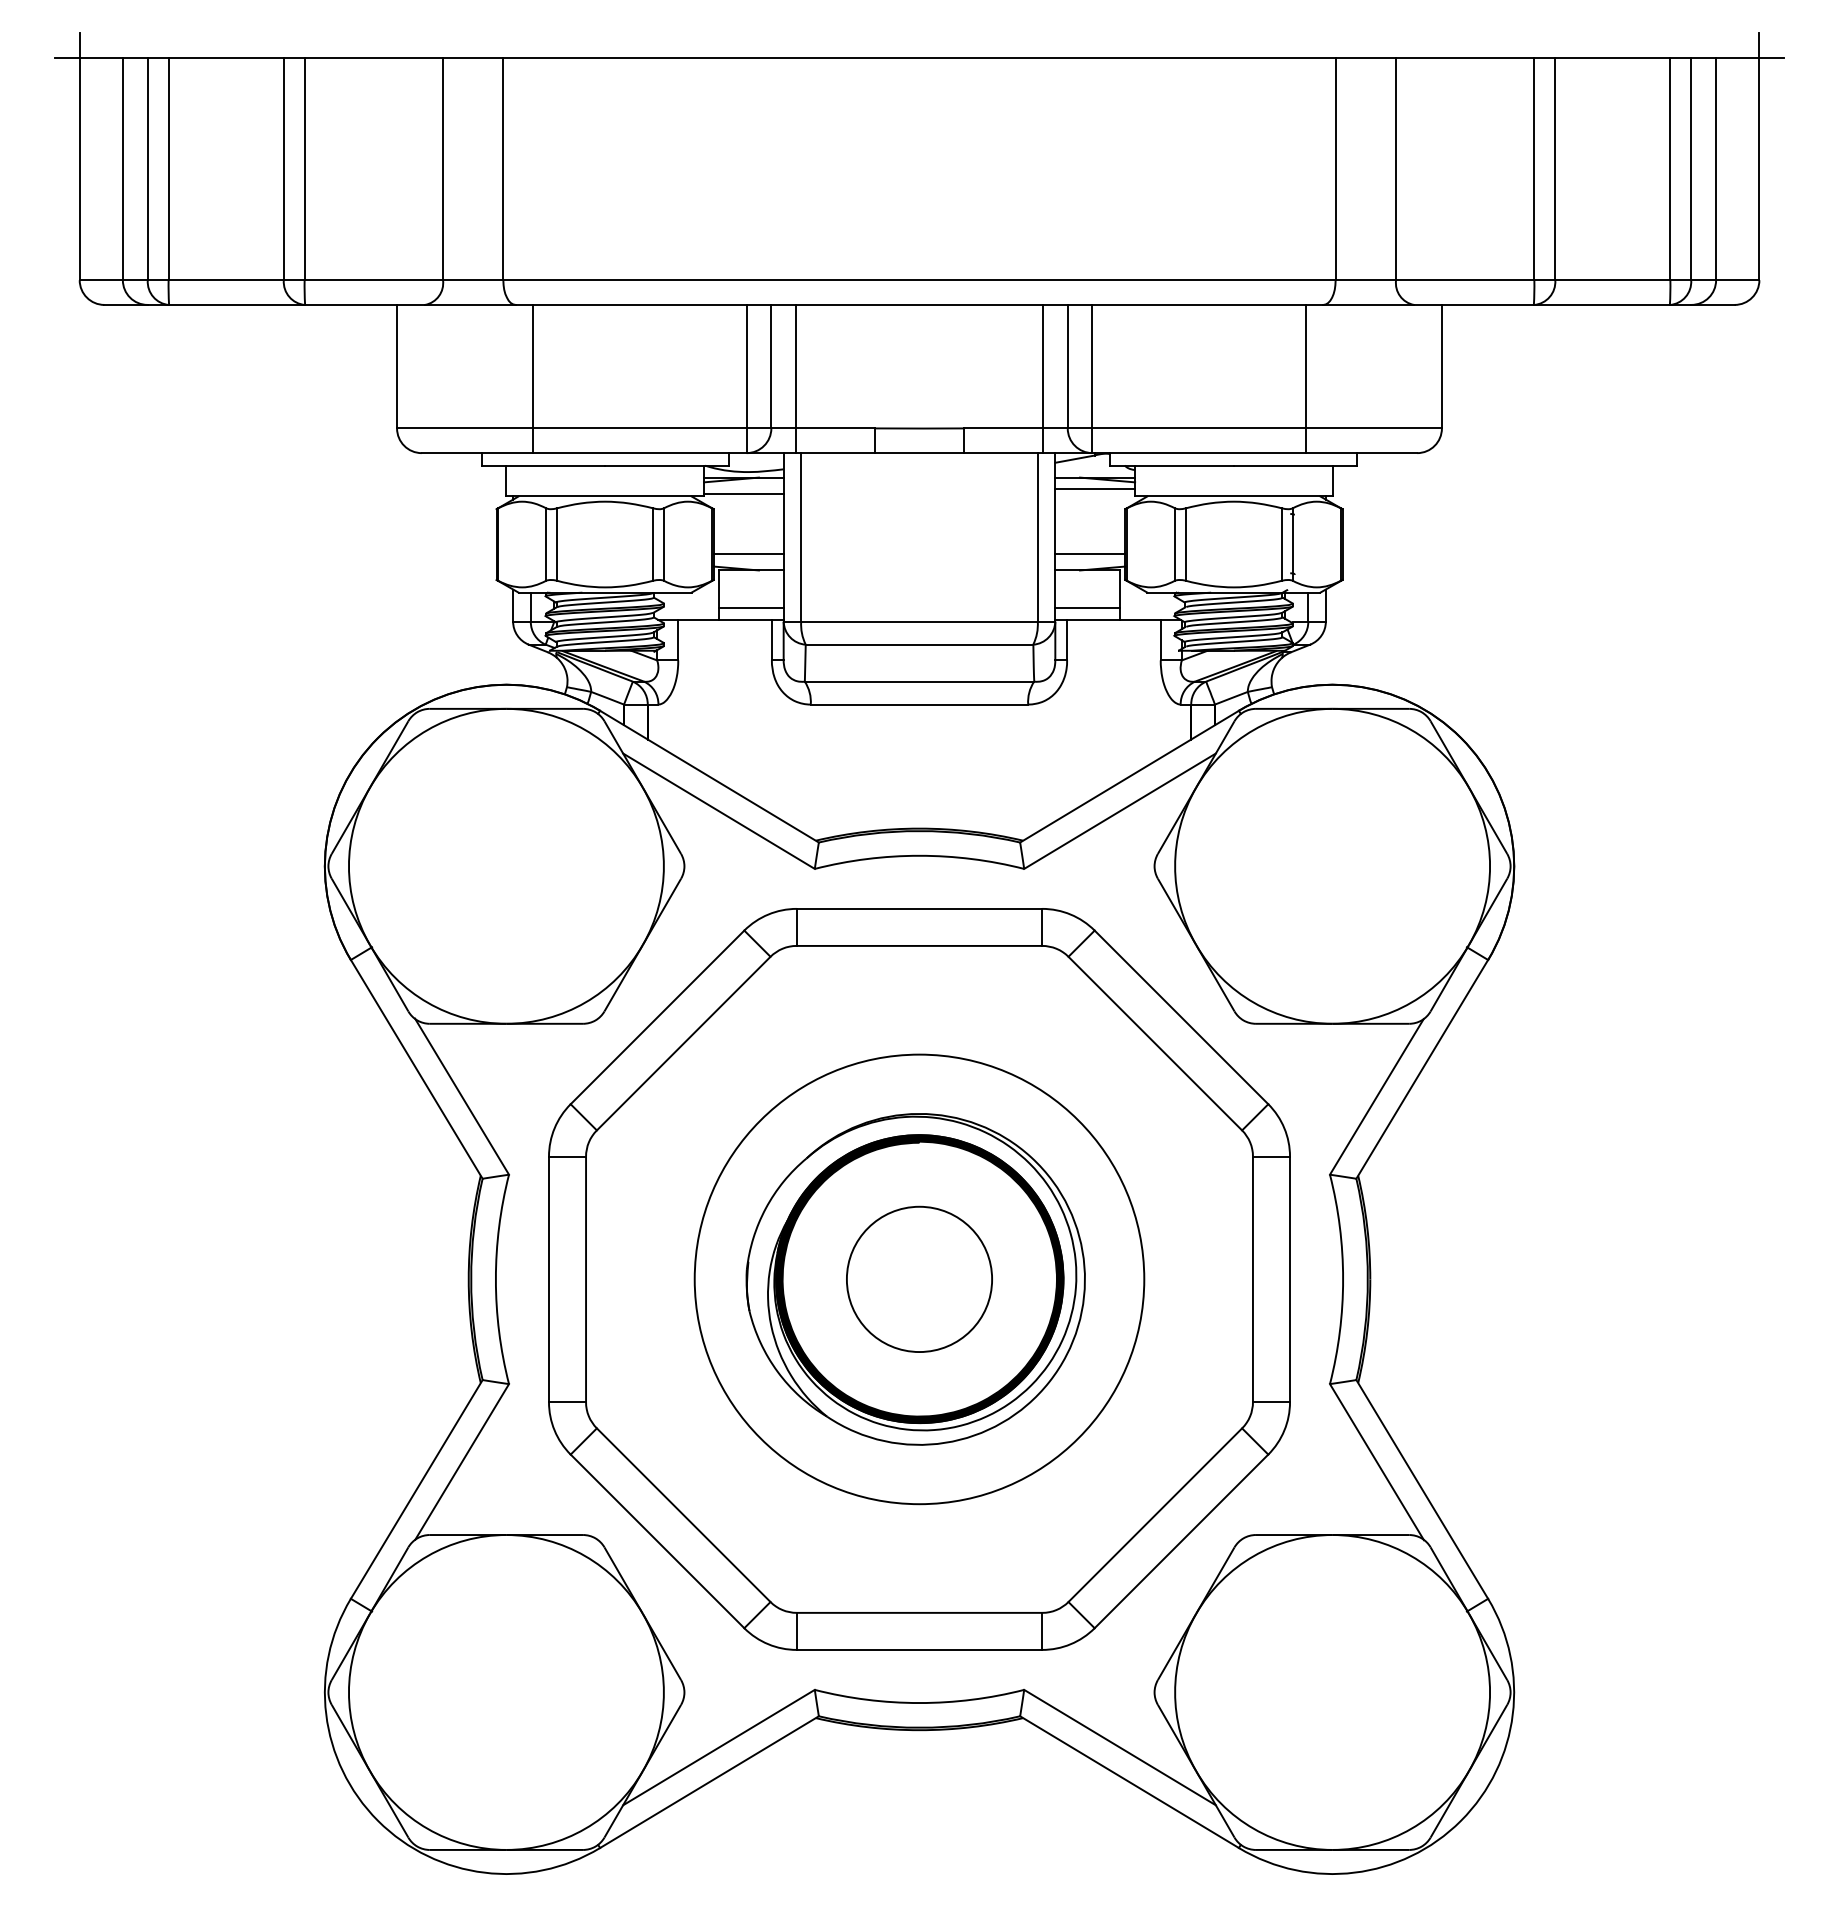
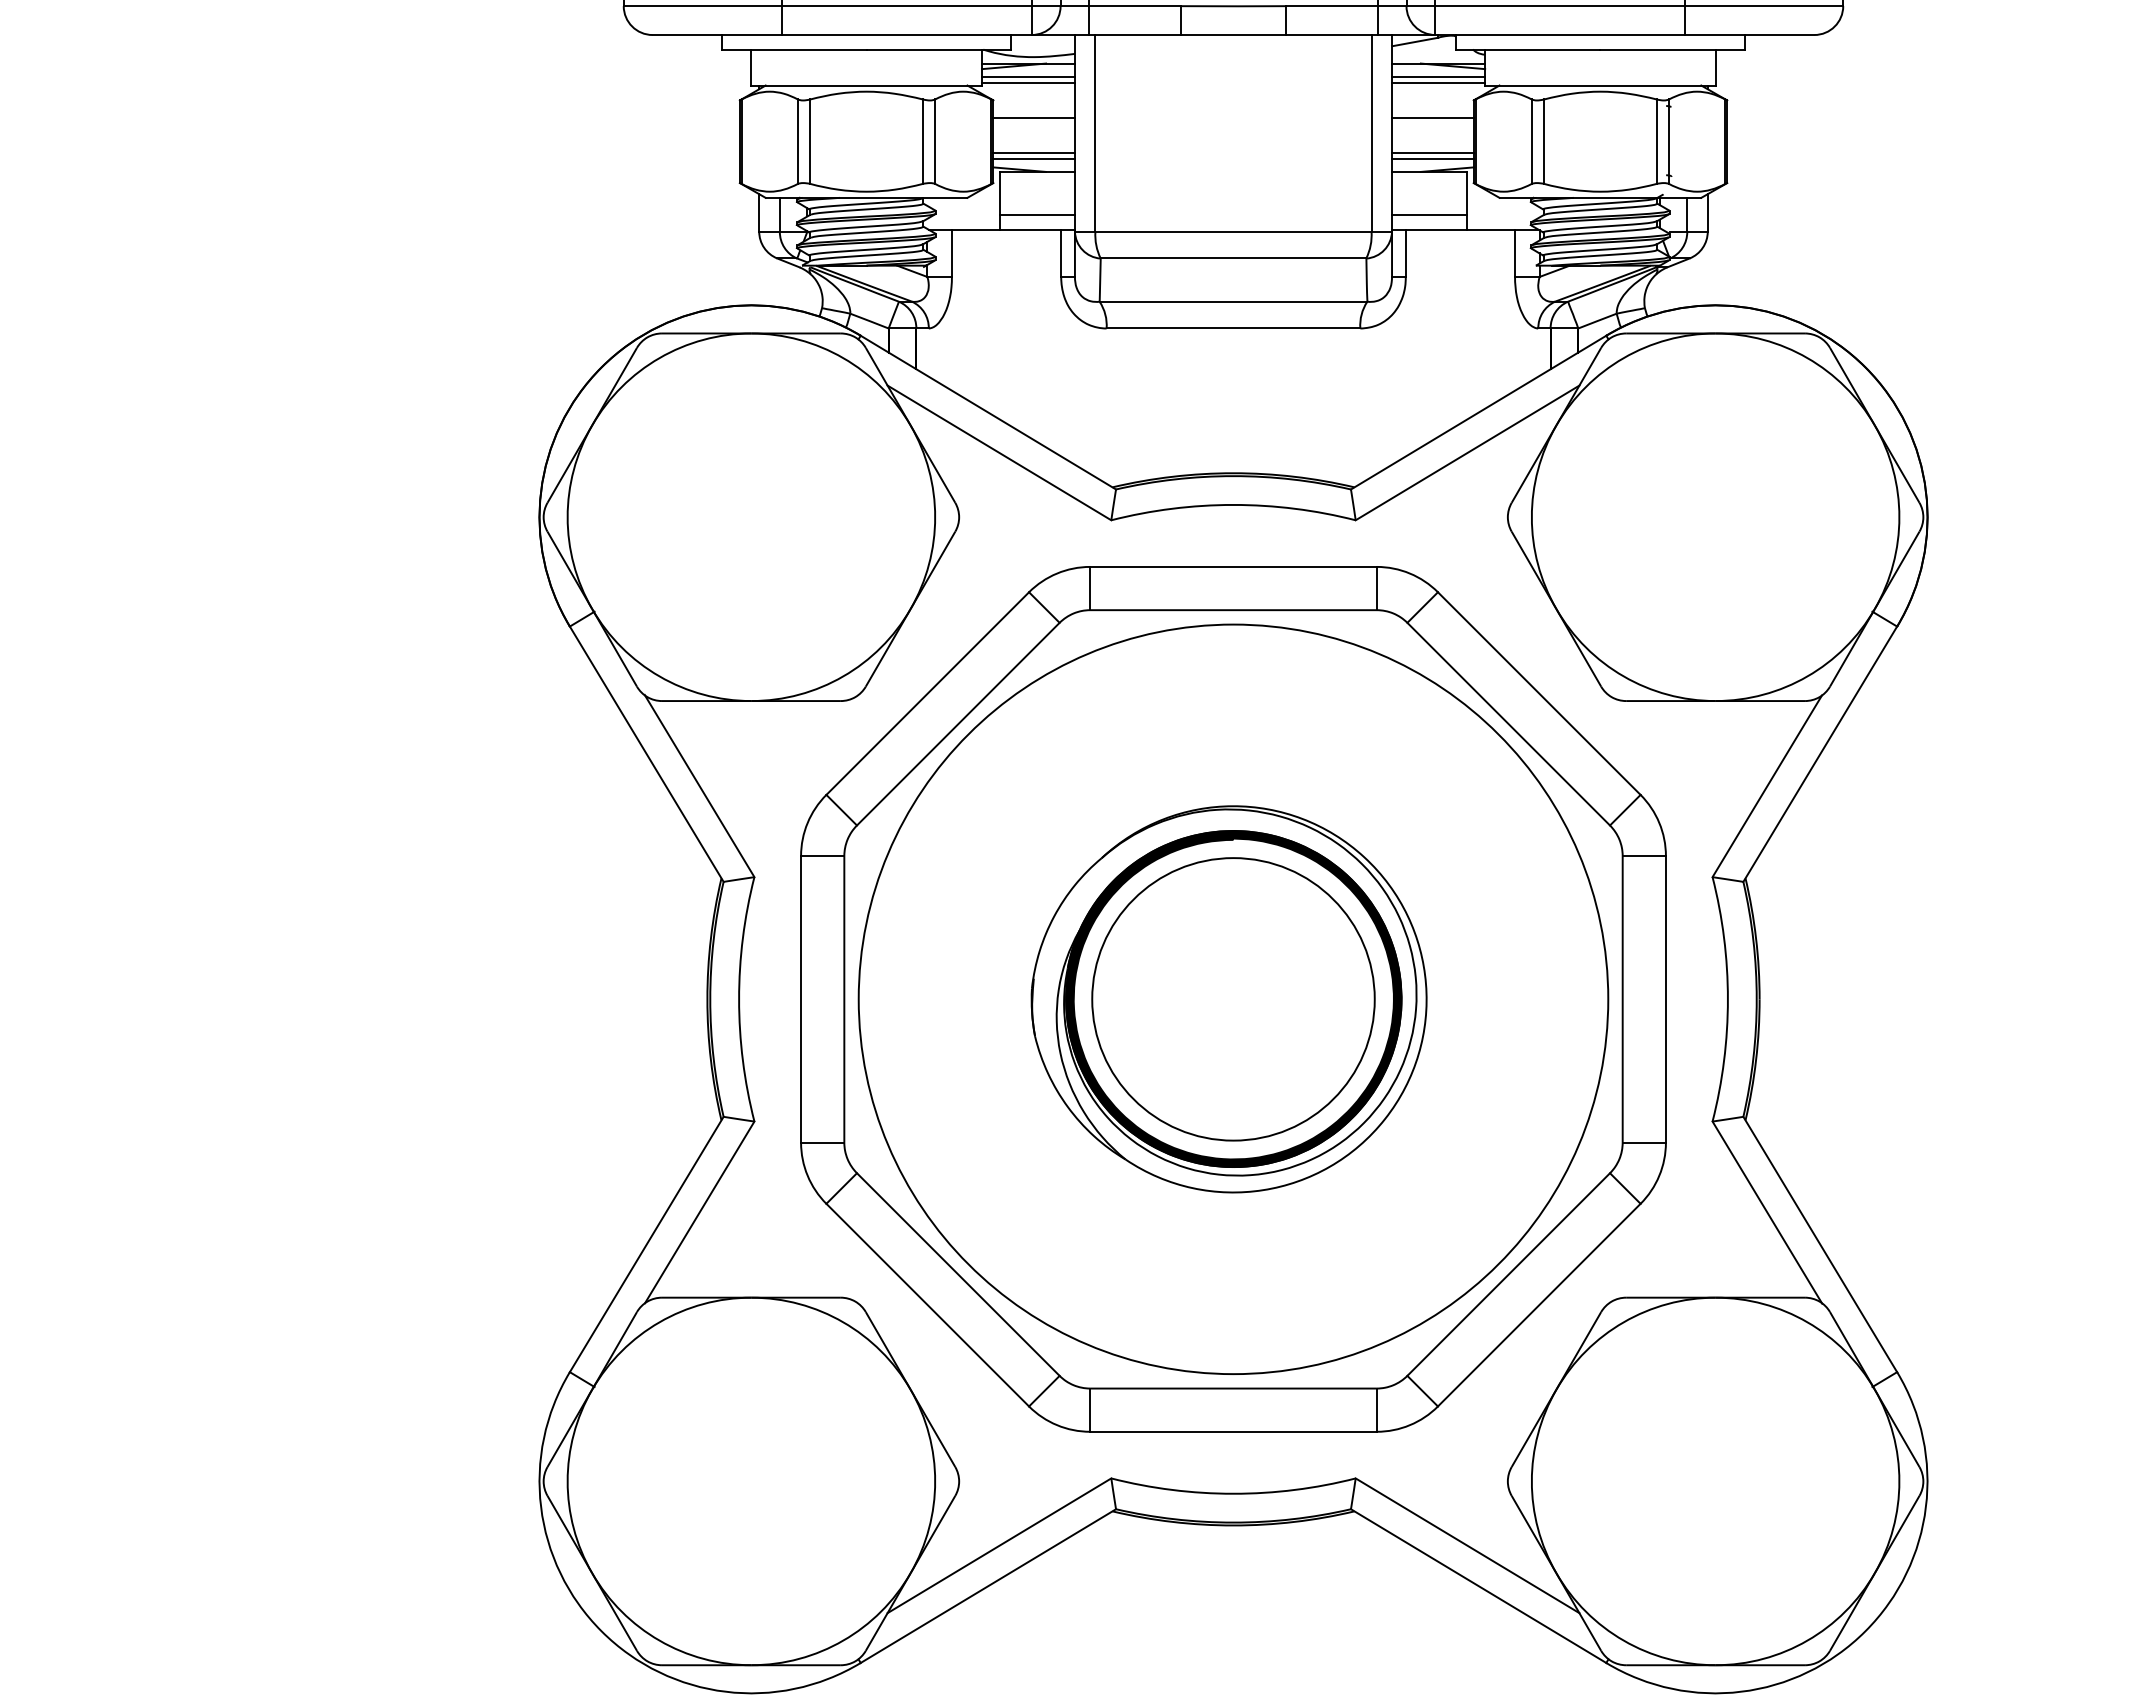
line: (743, 489) -> (1028, 77), added
line: (1095, 493) -> (1438, 82), added
line: (748, 524) -> (1033, 118), added
line: (1090, 524) -> (1433, 118), added
line: (748, 559) -> (1033, 159), added
line: (1090, 559) -> (1433, 159), added
circle: (919, 1279) -> (1233, 999), size x1.43
circle: (919, 1279) -> (1233, 999), size x1.67

